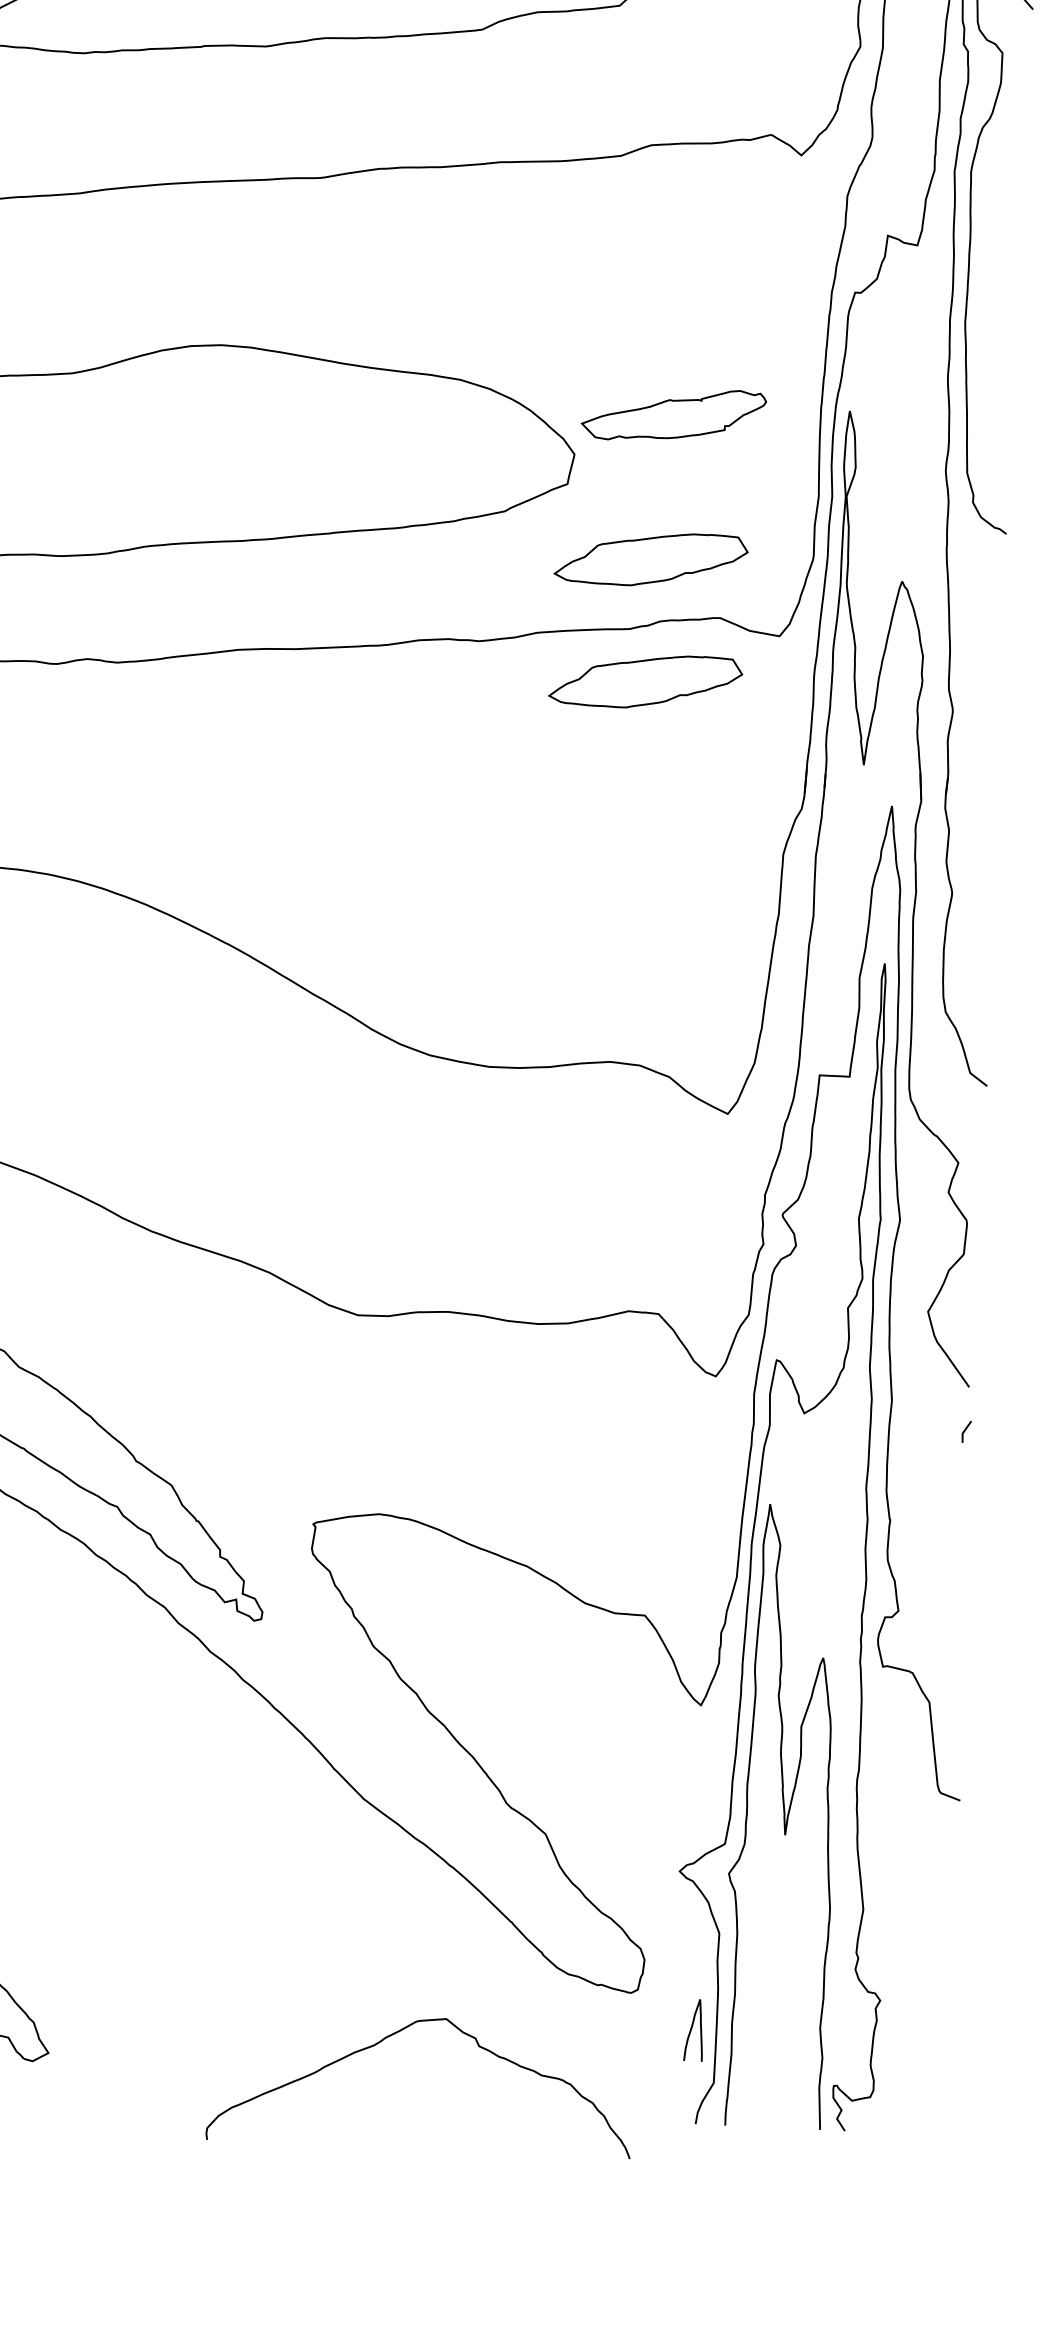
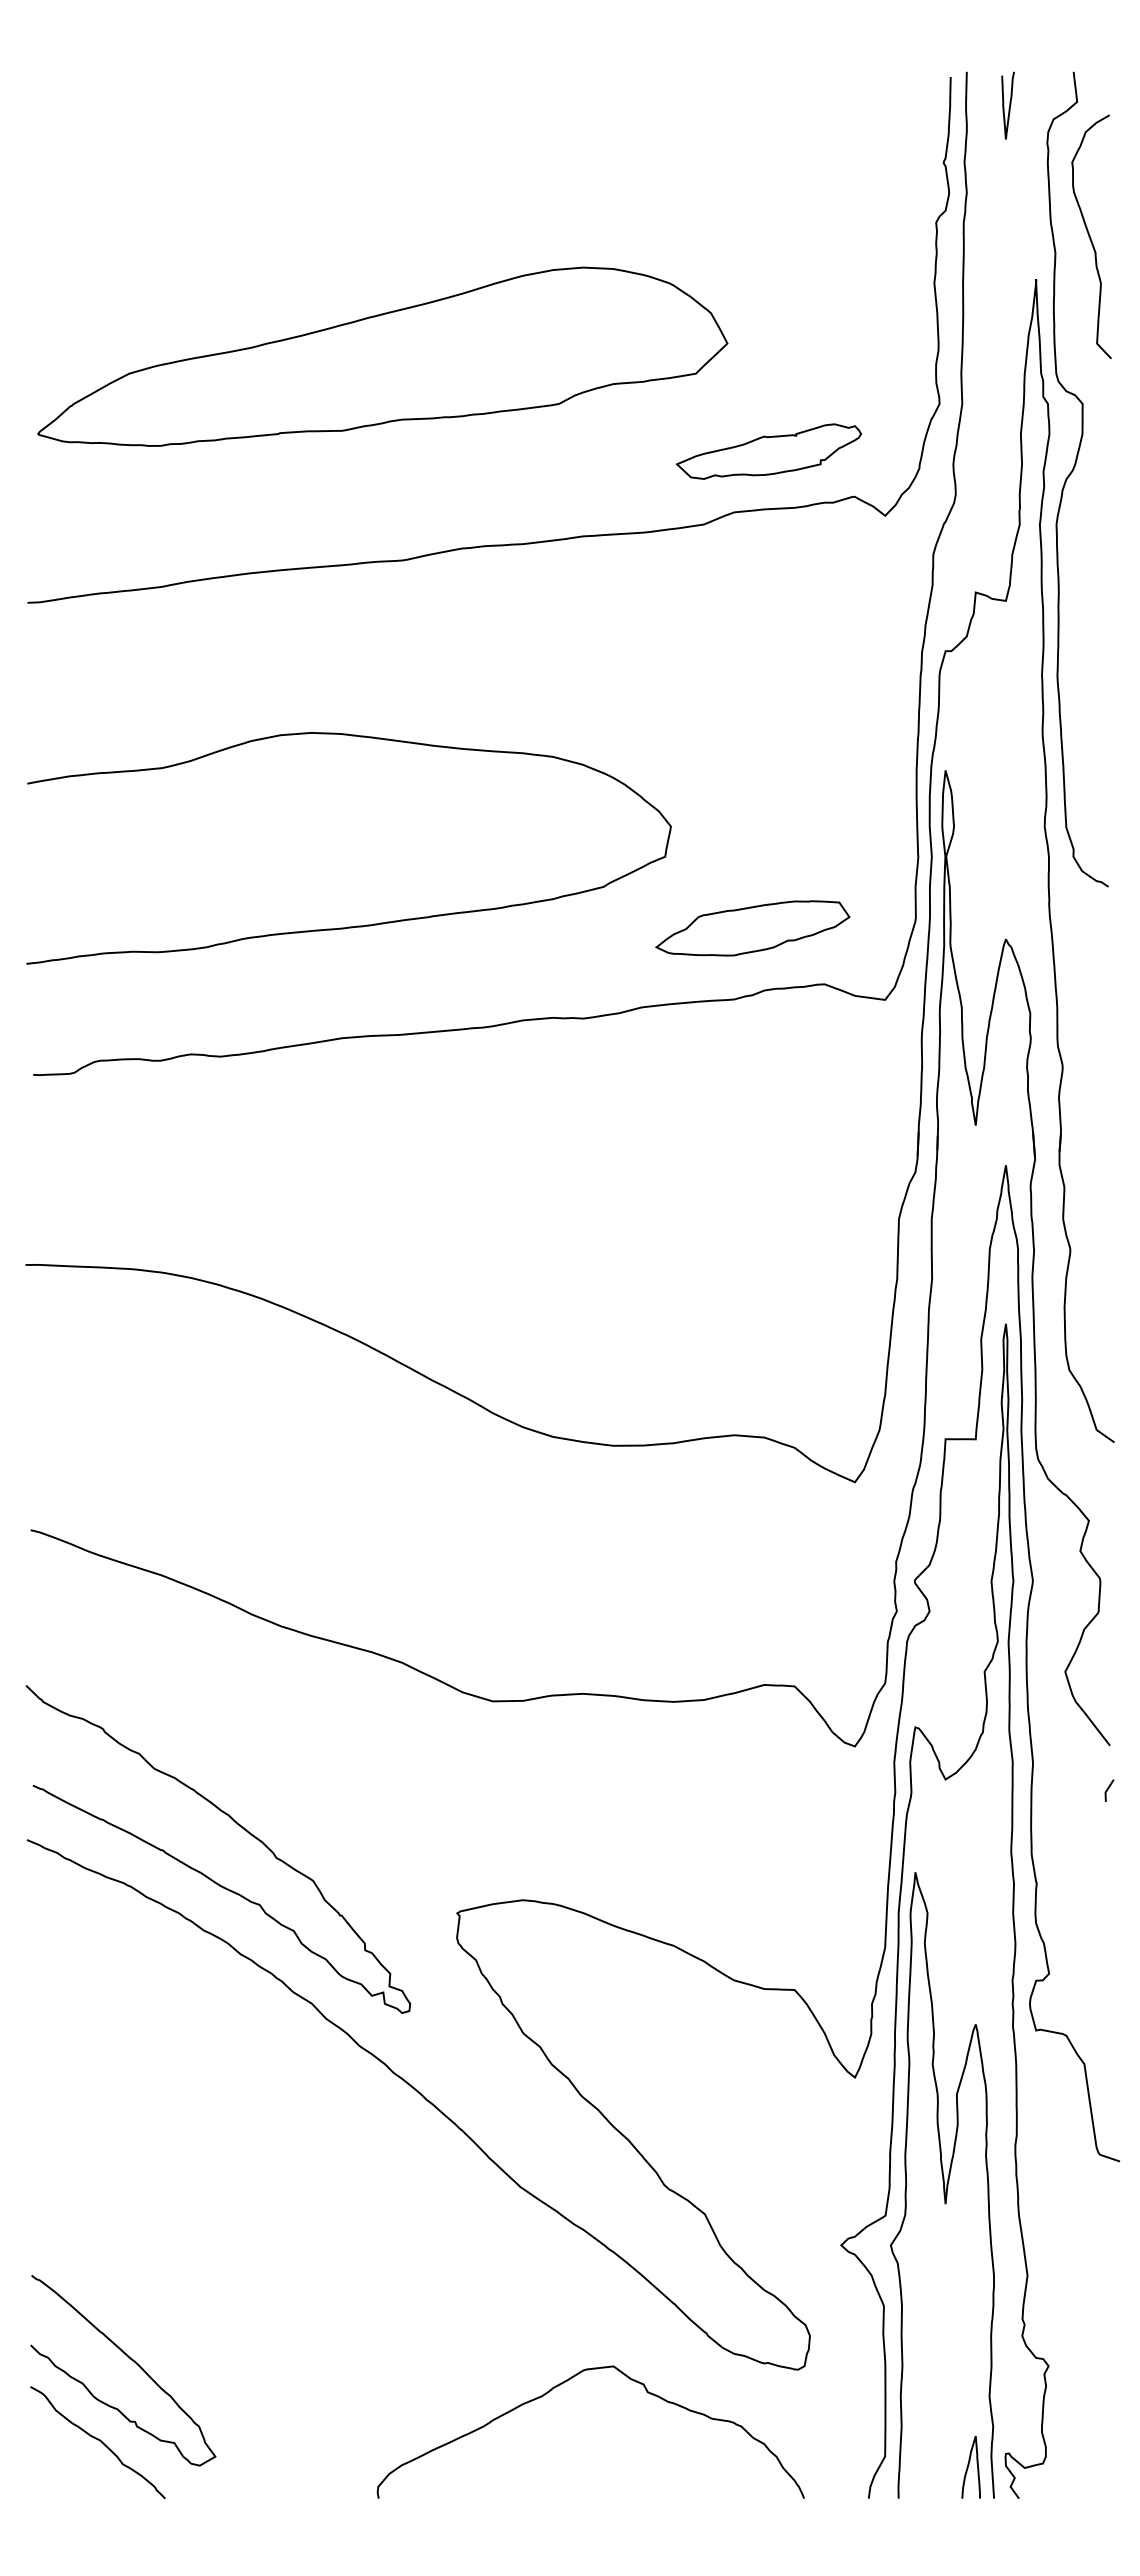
part: (673, 415) -> (768, 451), moved
part: (645, 681) -> (752, 1051), removed
curve: (691, 2030) -> (968, 2467), moved
curve: (394, 2034) -> (562, 2384), moved

